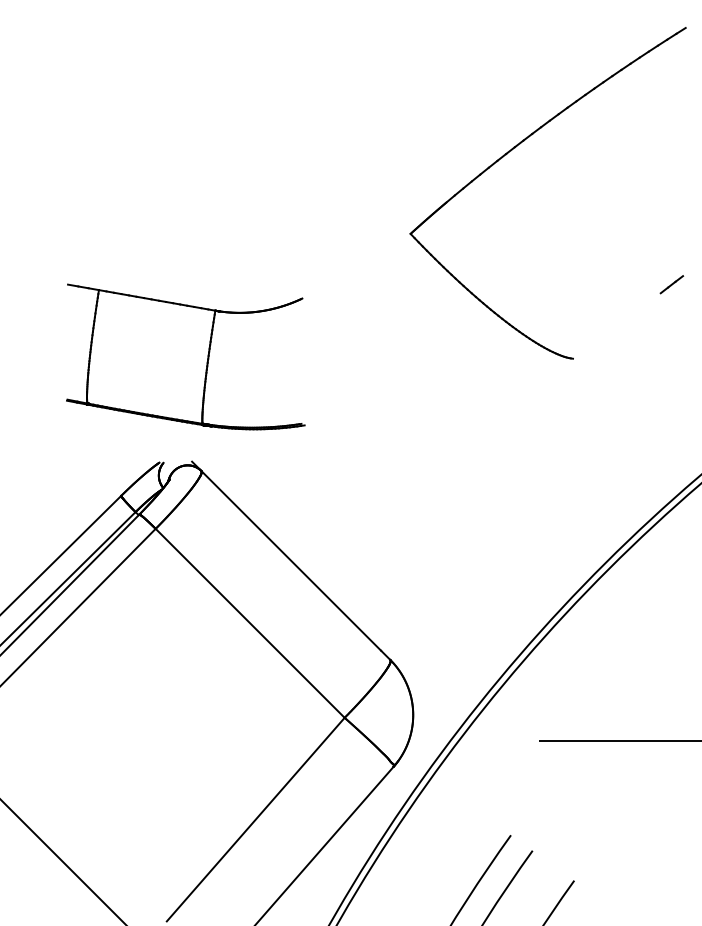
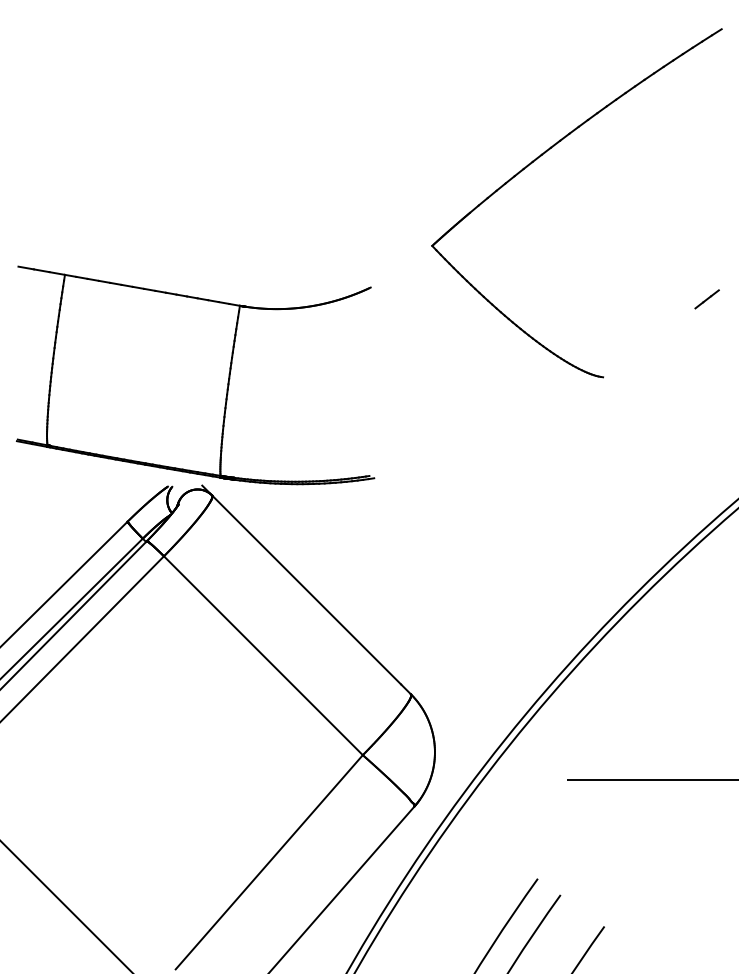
part: (185, 357) -> (195, 375), size x1.43

